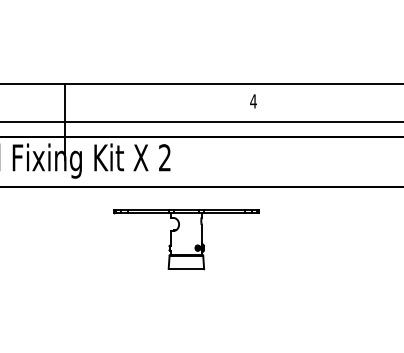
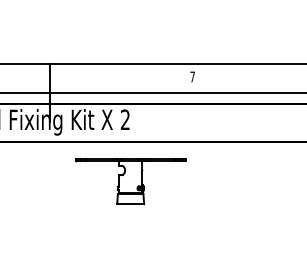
text: (253, 100) -> (192, 76), 4 -> 7
part: (186, 239) -> (130, 181), moved

